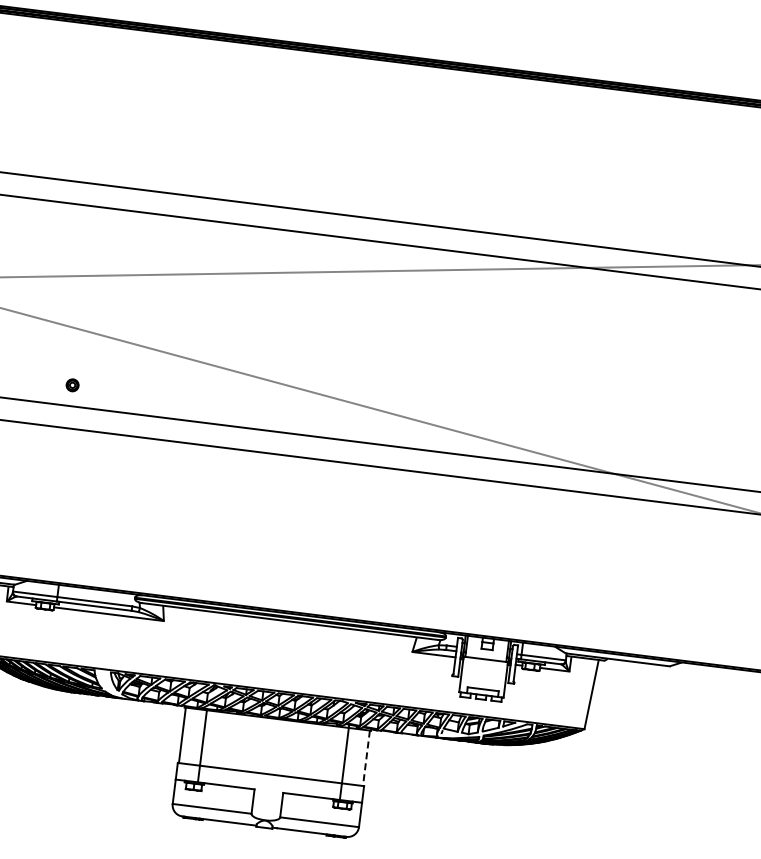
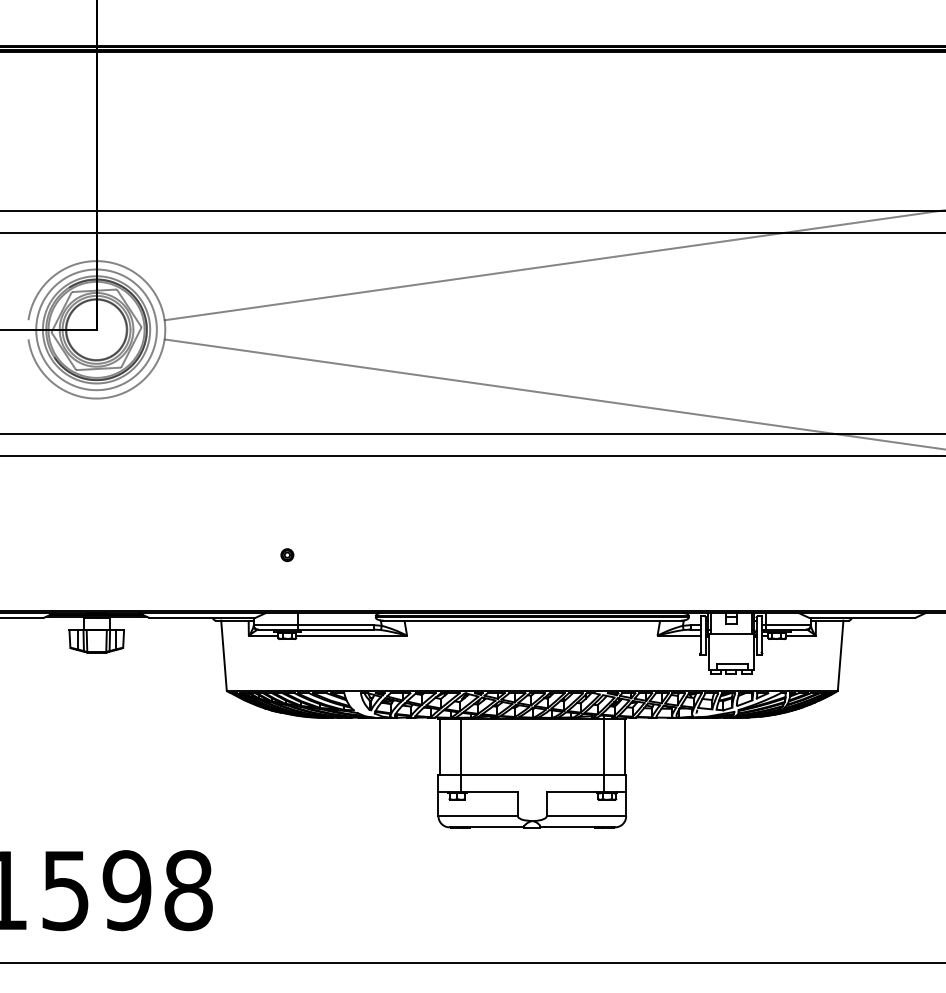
part: (72, 385) -> (287, 555), moved
line: (366, 757) -> (625, 746), dashed -> solid

